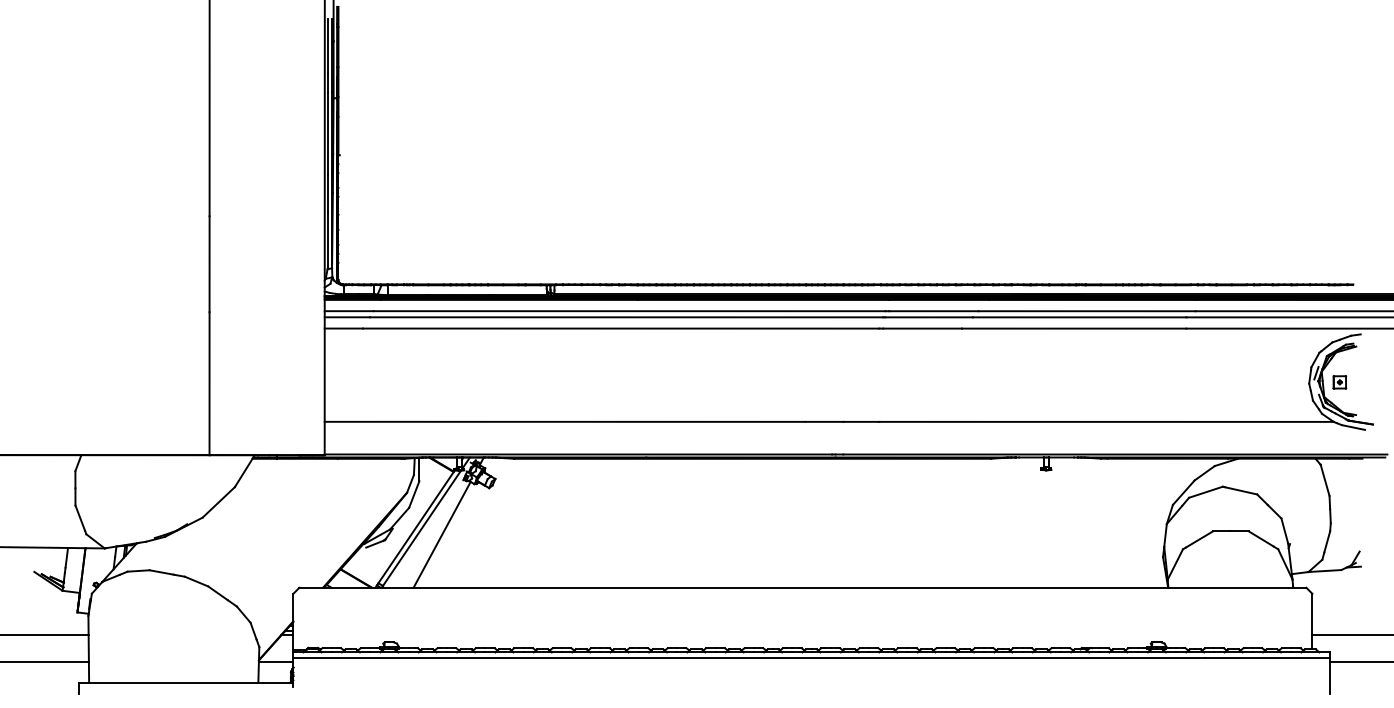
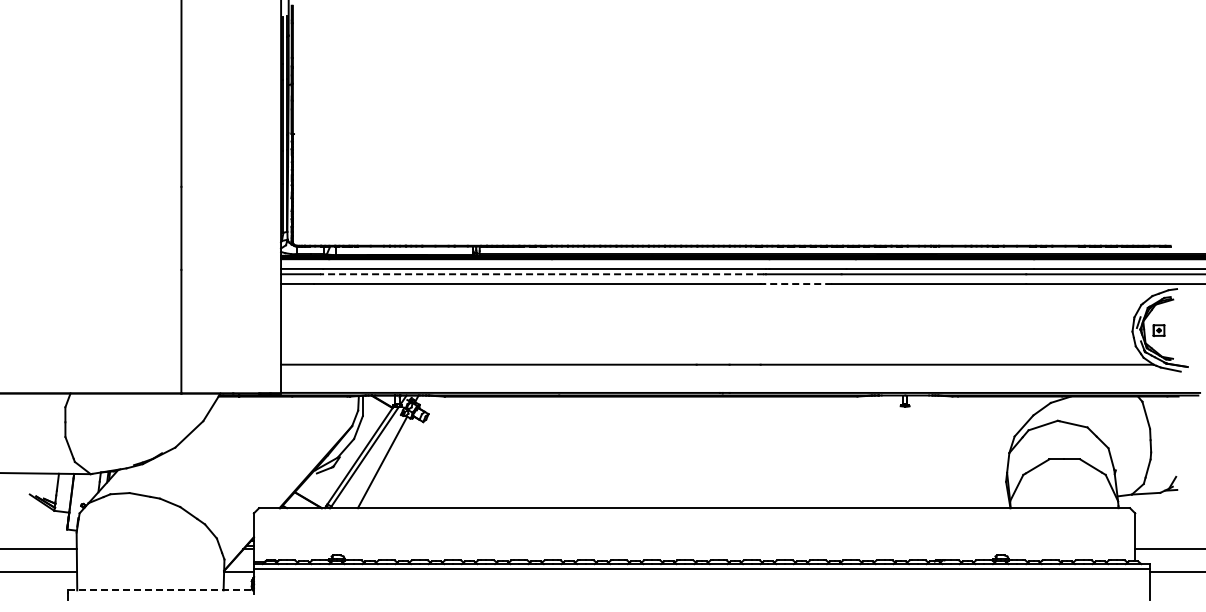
line: (627, 317) -> (542, 274), solid -> dashed
line: (921, 329) -> (797, 284), solid -> dashed
line: (185, 682) -> (160, 590), solid -> dashed

